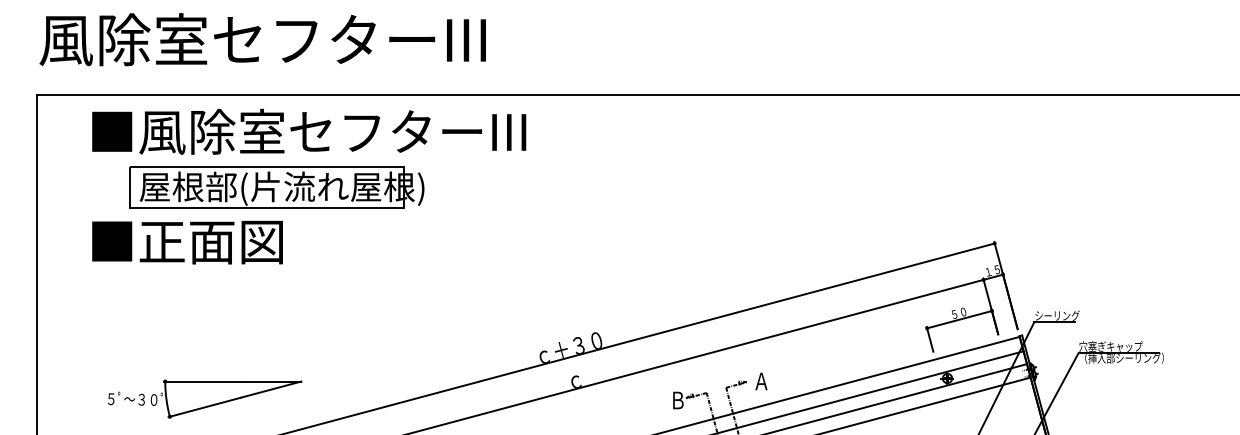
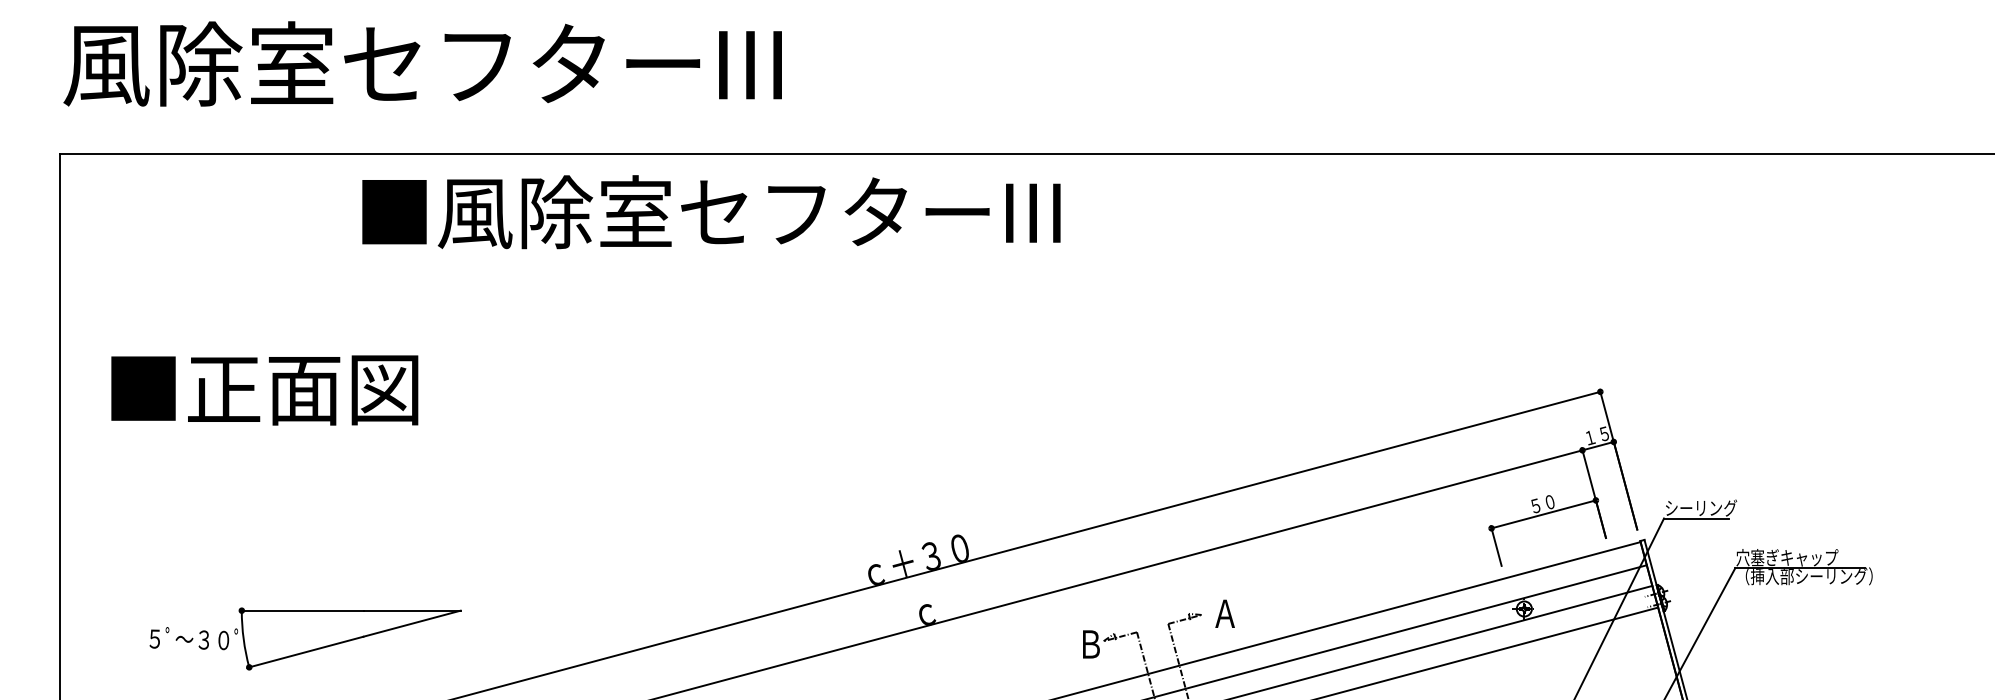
text: (309, 131) -> (711, 211), moved
part: (276, 187) -> (444, 301), removed
text: (187, 242) -> (264, 390), moved
part: (205, 398) -> (306, 637), moved

